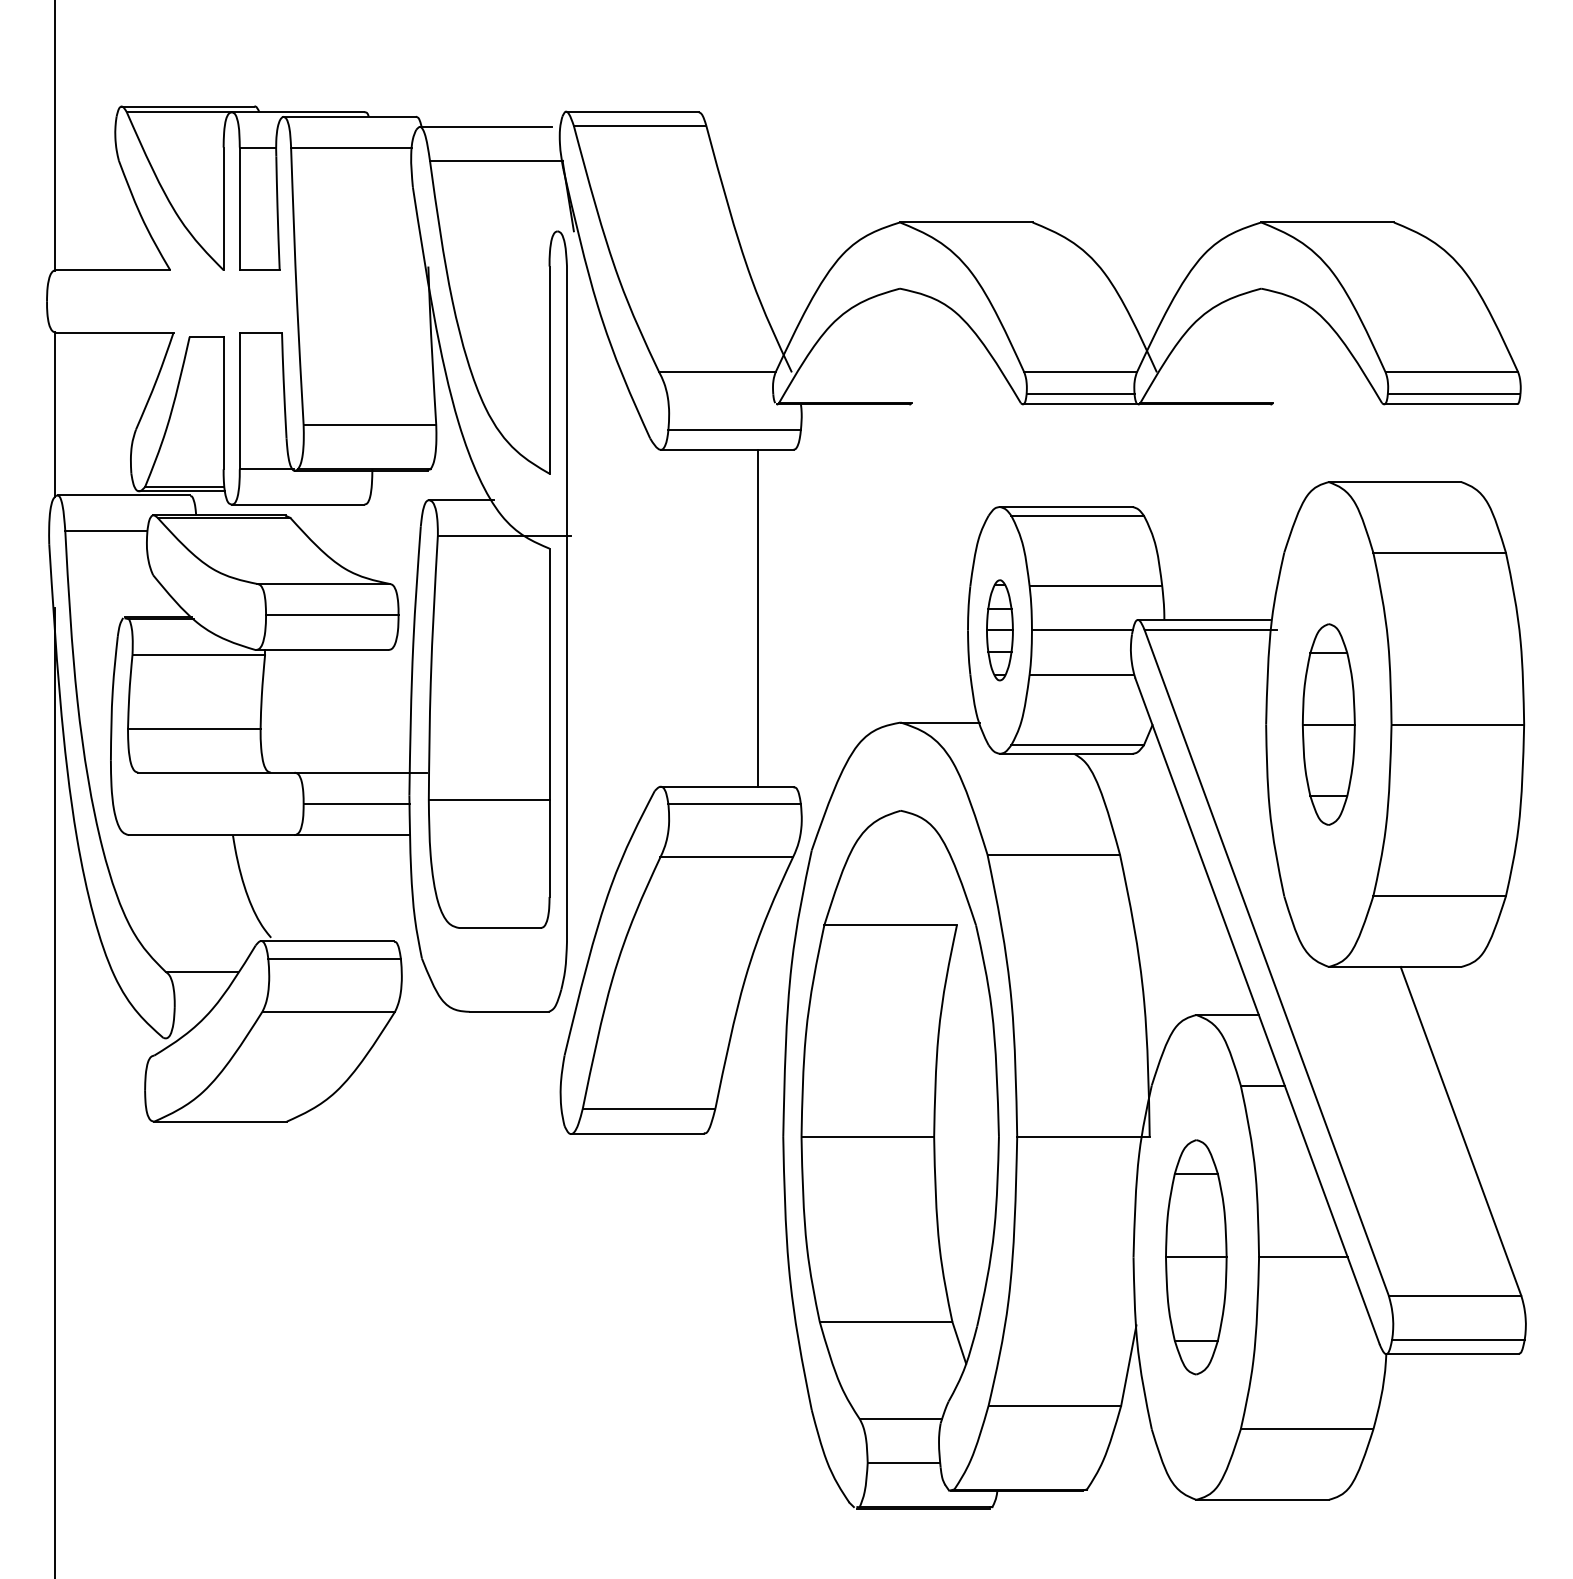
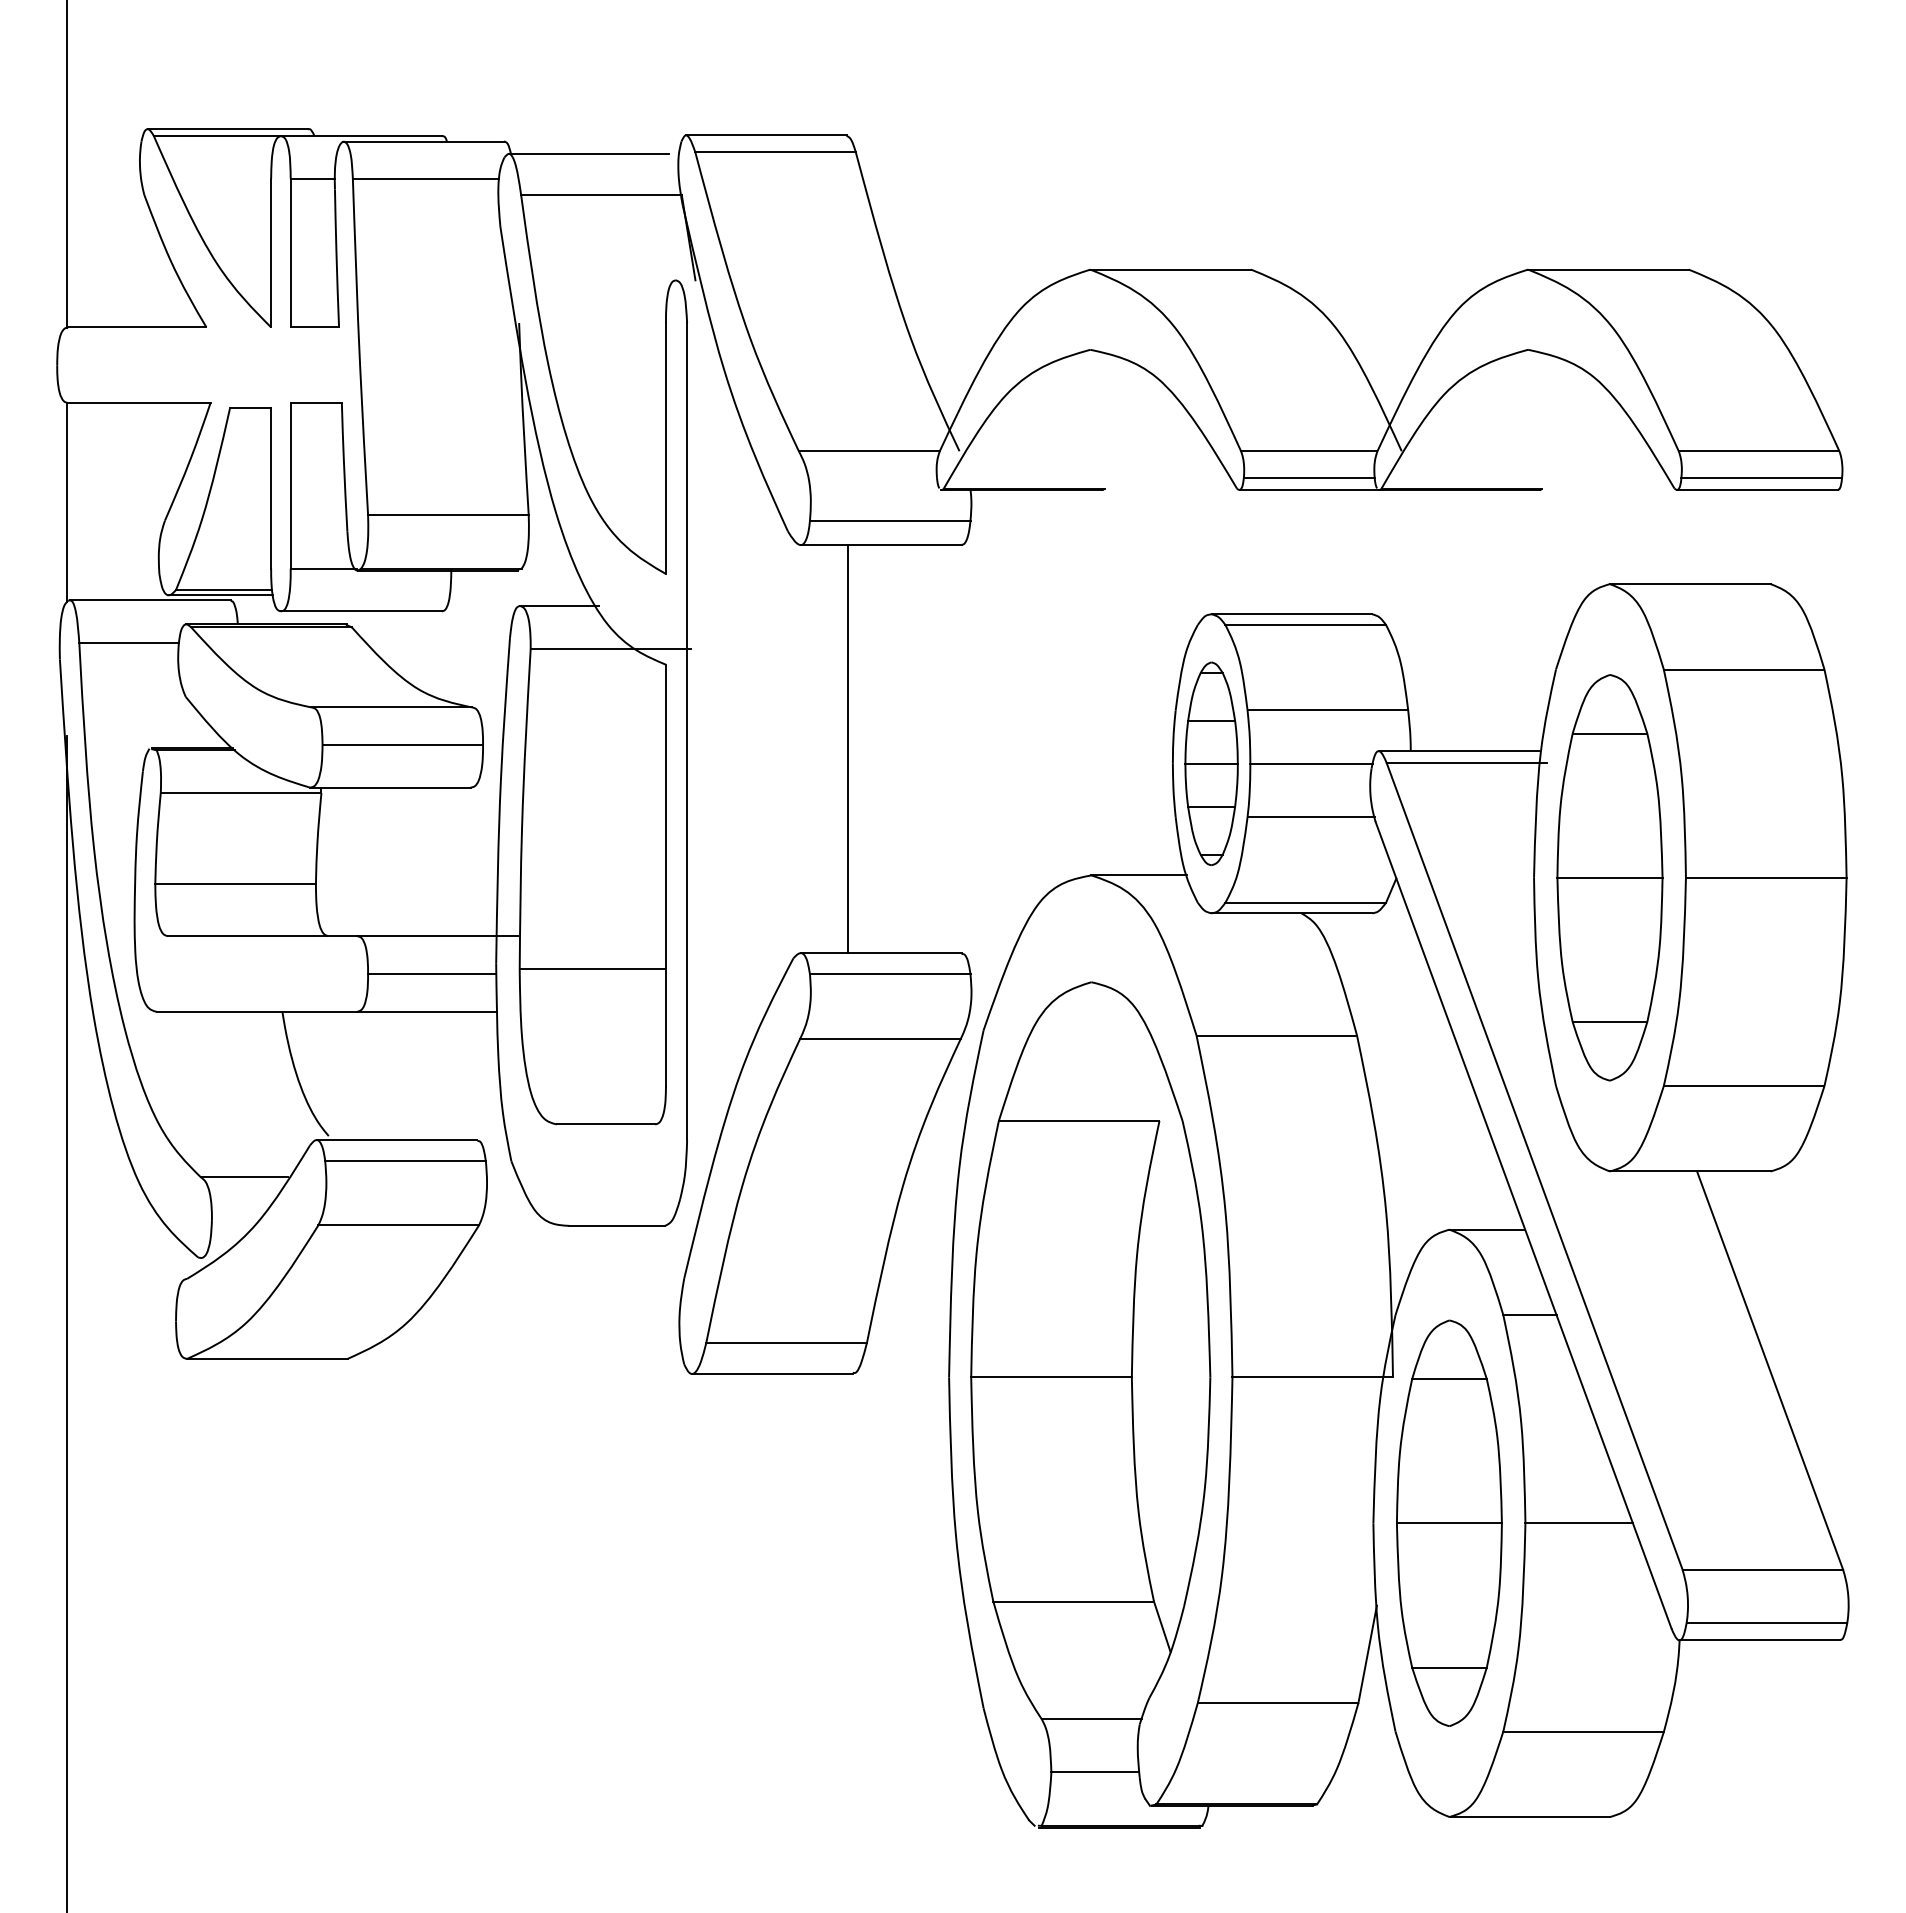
line: (758, 618) -> (847, 749), moved
part: (999, 630) -> (1211, 763), size x1.67
part: (1328, 724) -> (1609, 877), size x1.67
part: (1196, 1256) -> (1449, 1522), size x1.43

